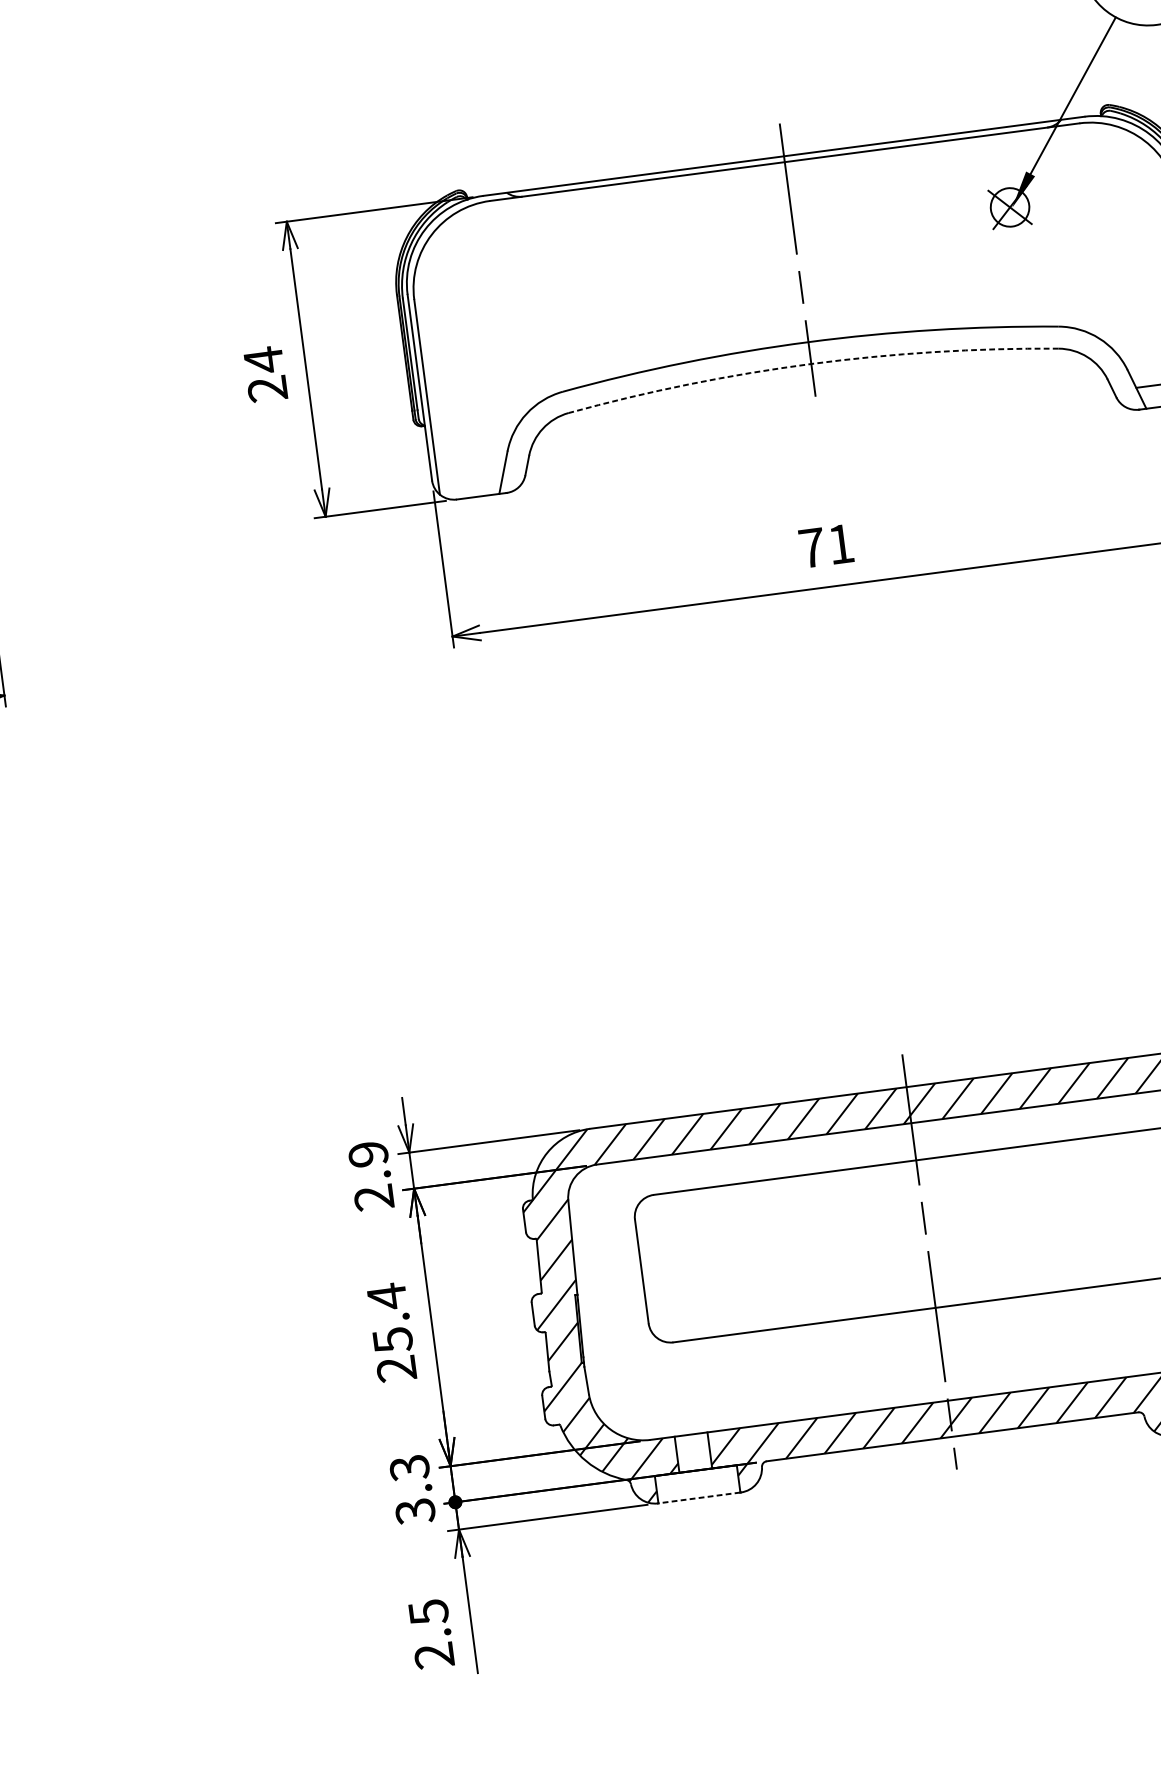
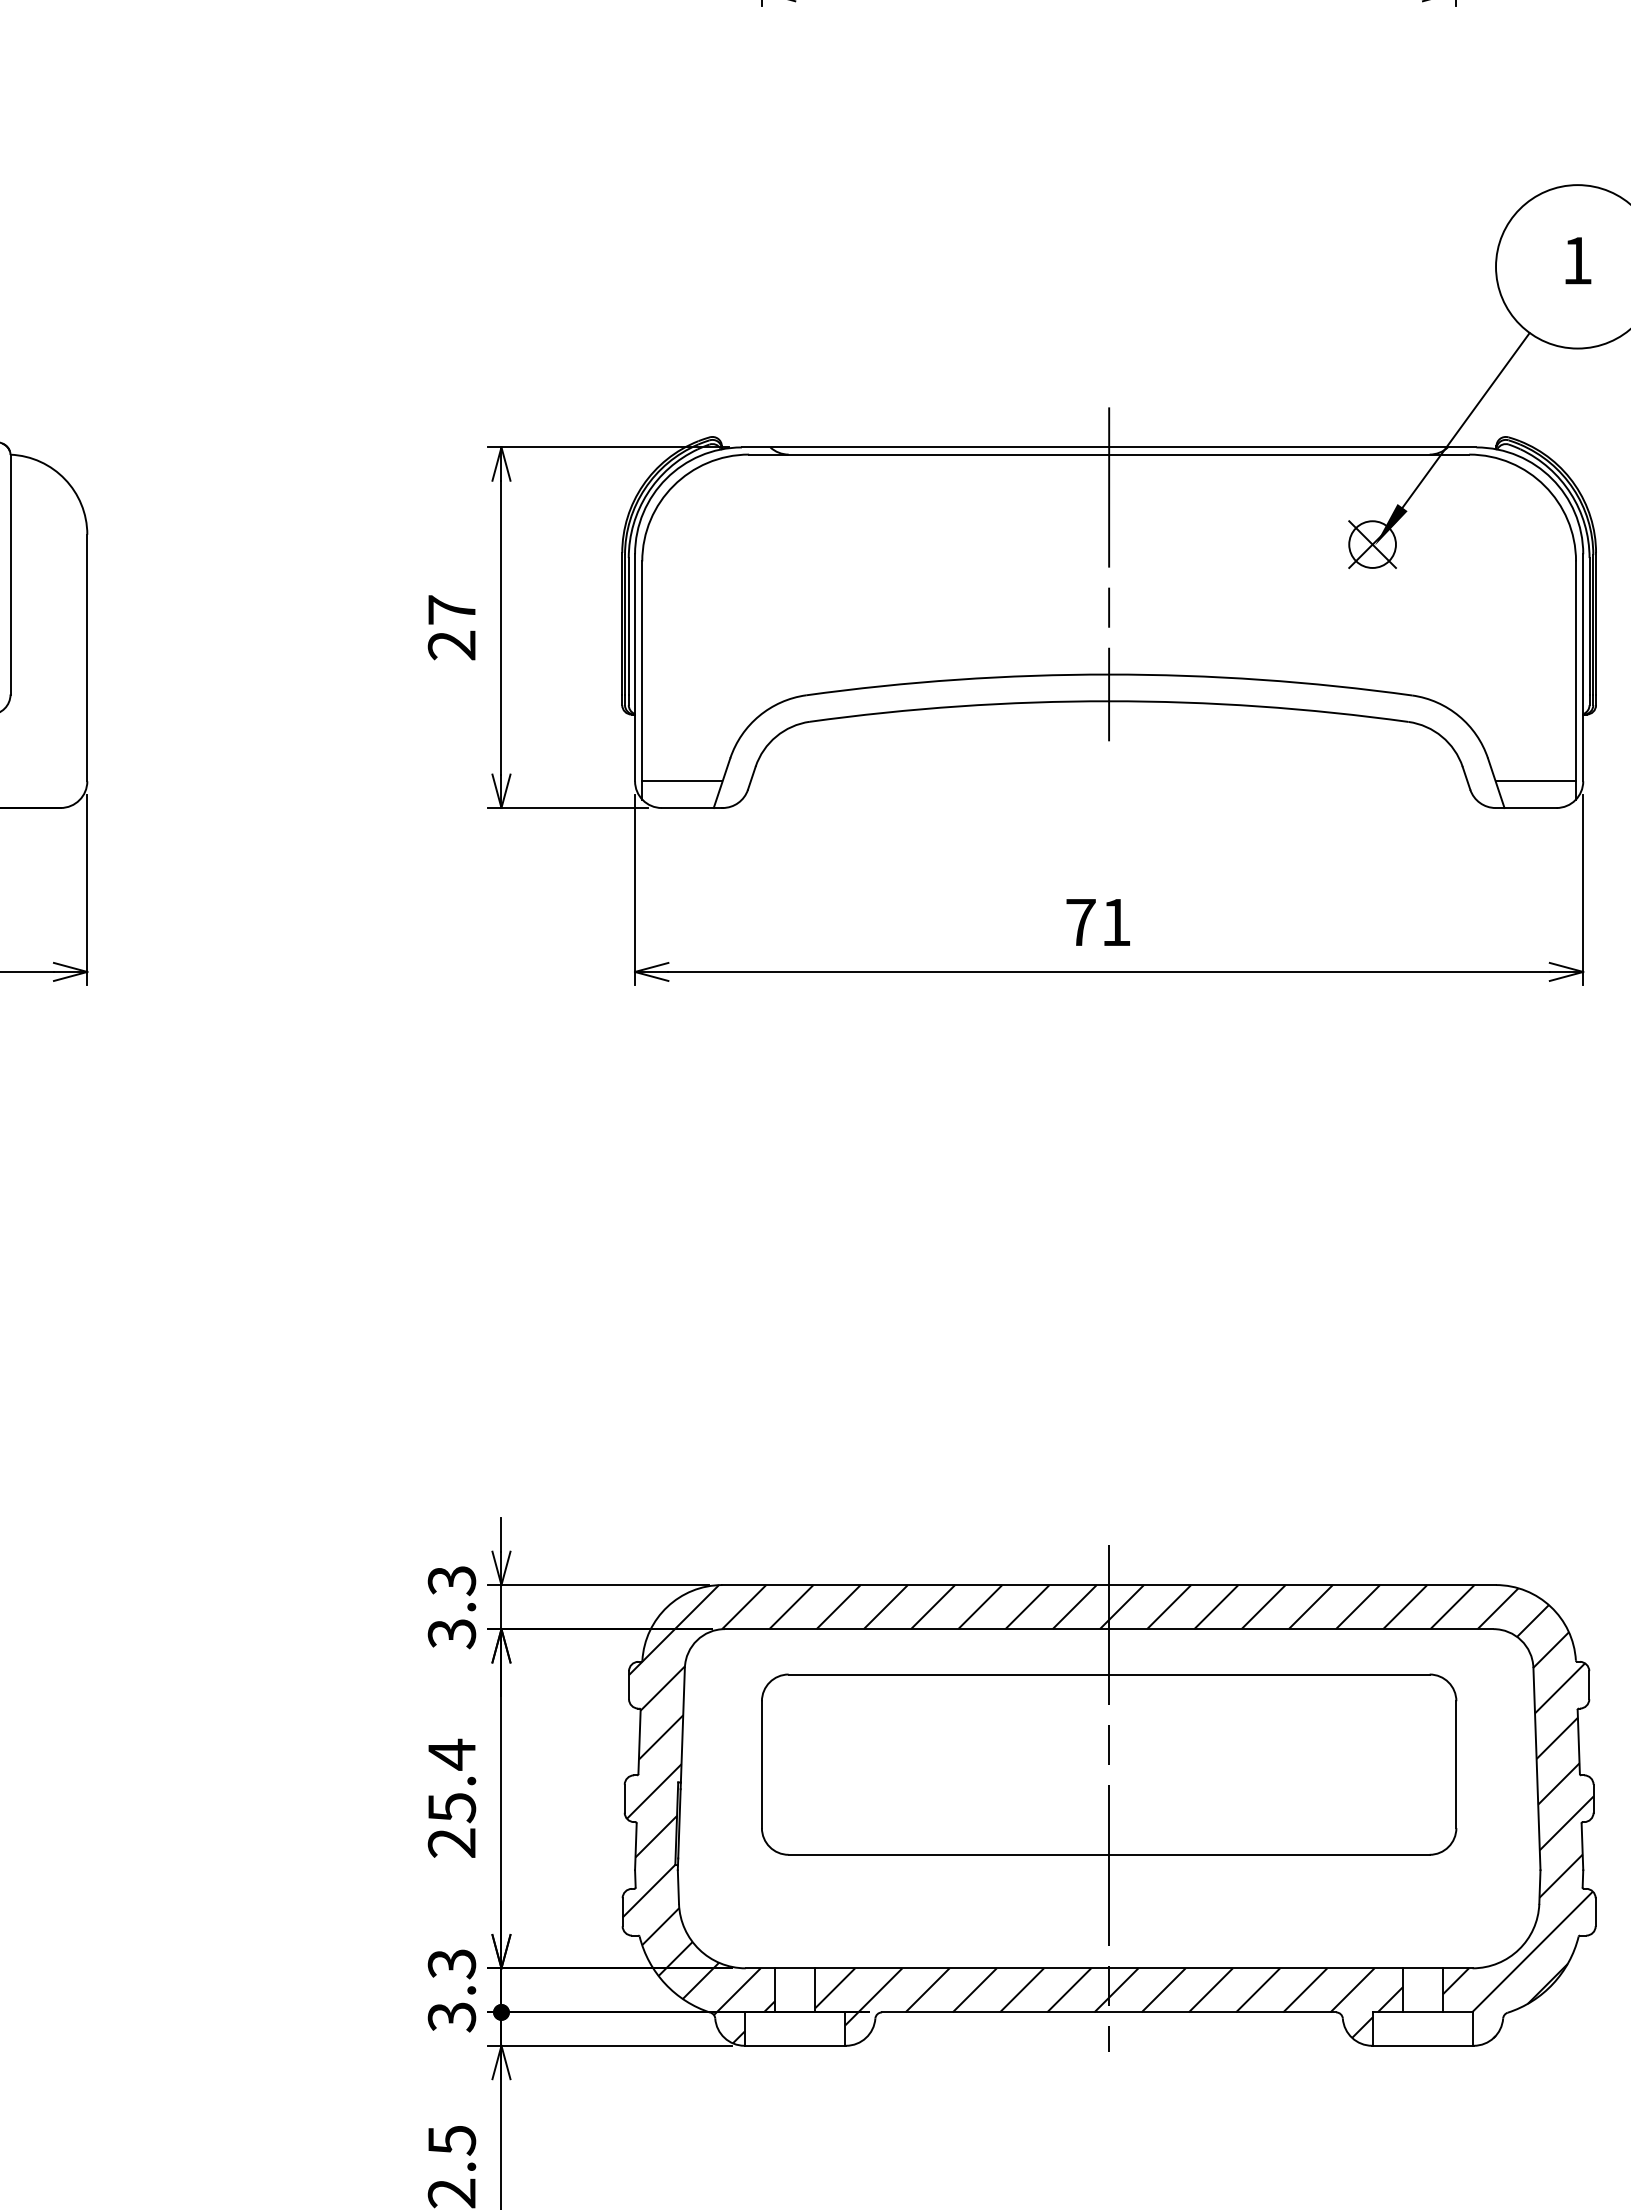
text: (263, 360) -> (451, 610), 24 -> 27
arc: (811, 364) -> (1109, 701), dashed -> solid
line: (470, 475) -> (682, 781), added
text: (371, 1176) -> (452, 1607), 2.9 -> 3.3
line: (698, 1497) -> (794, 2045), dashed -> solid

